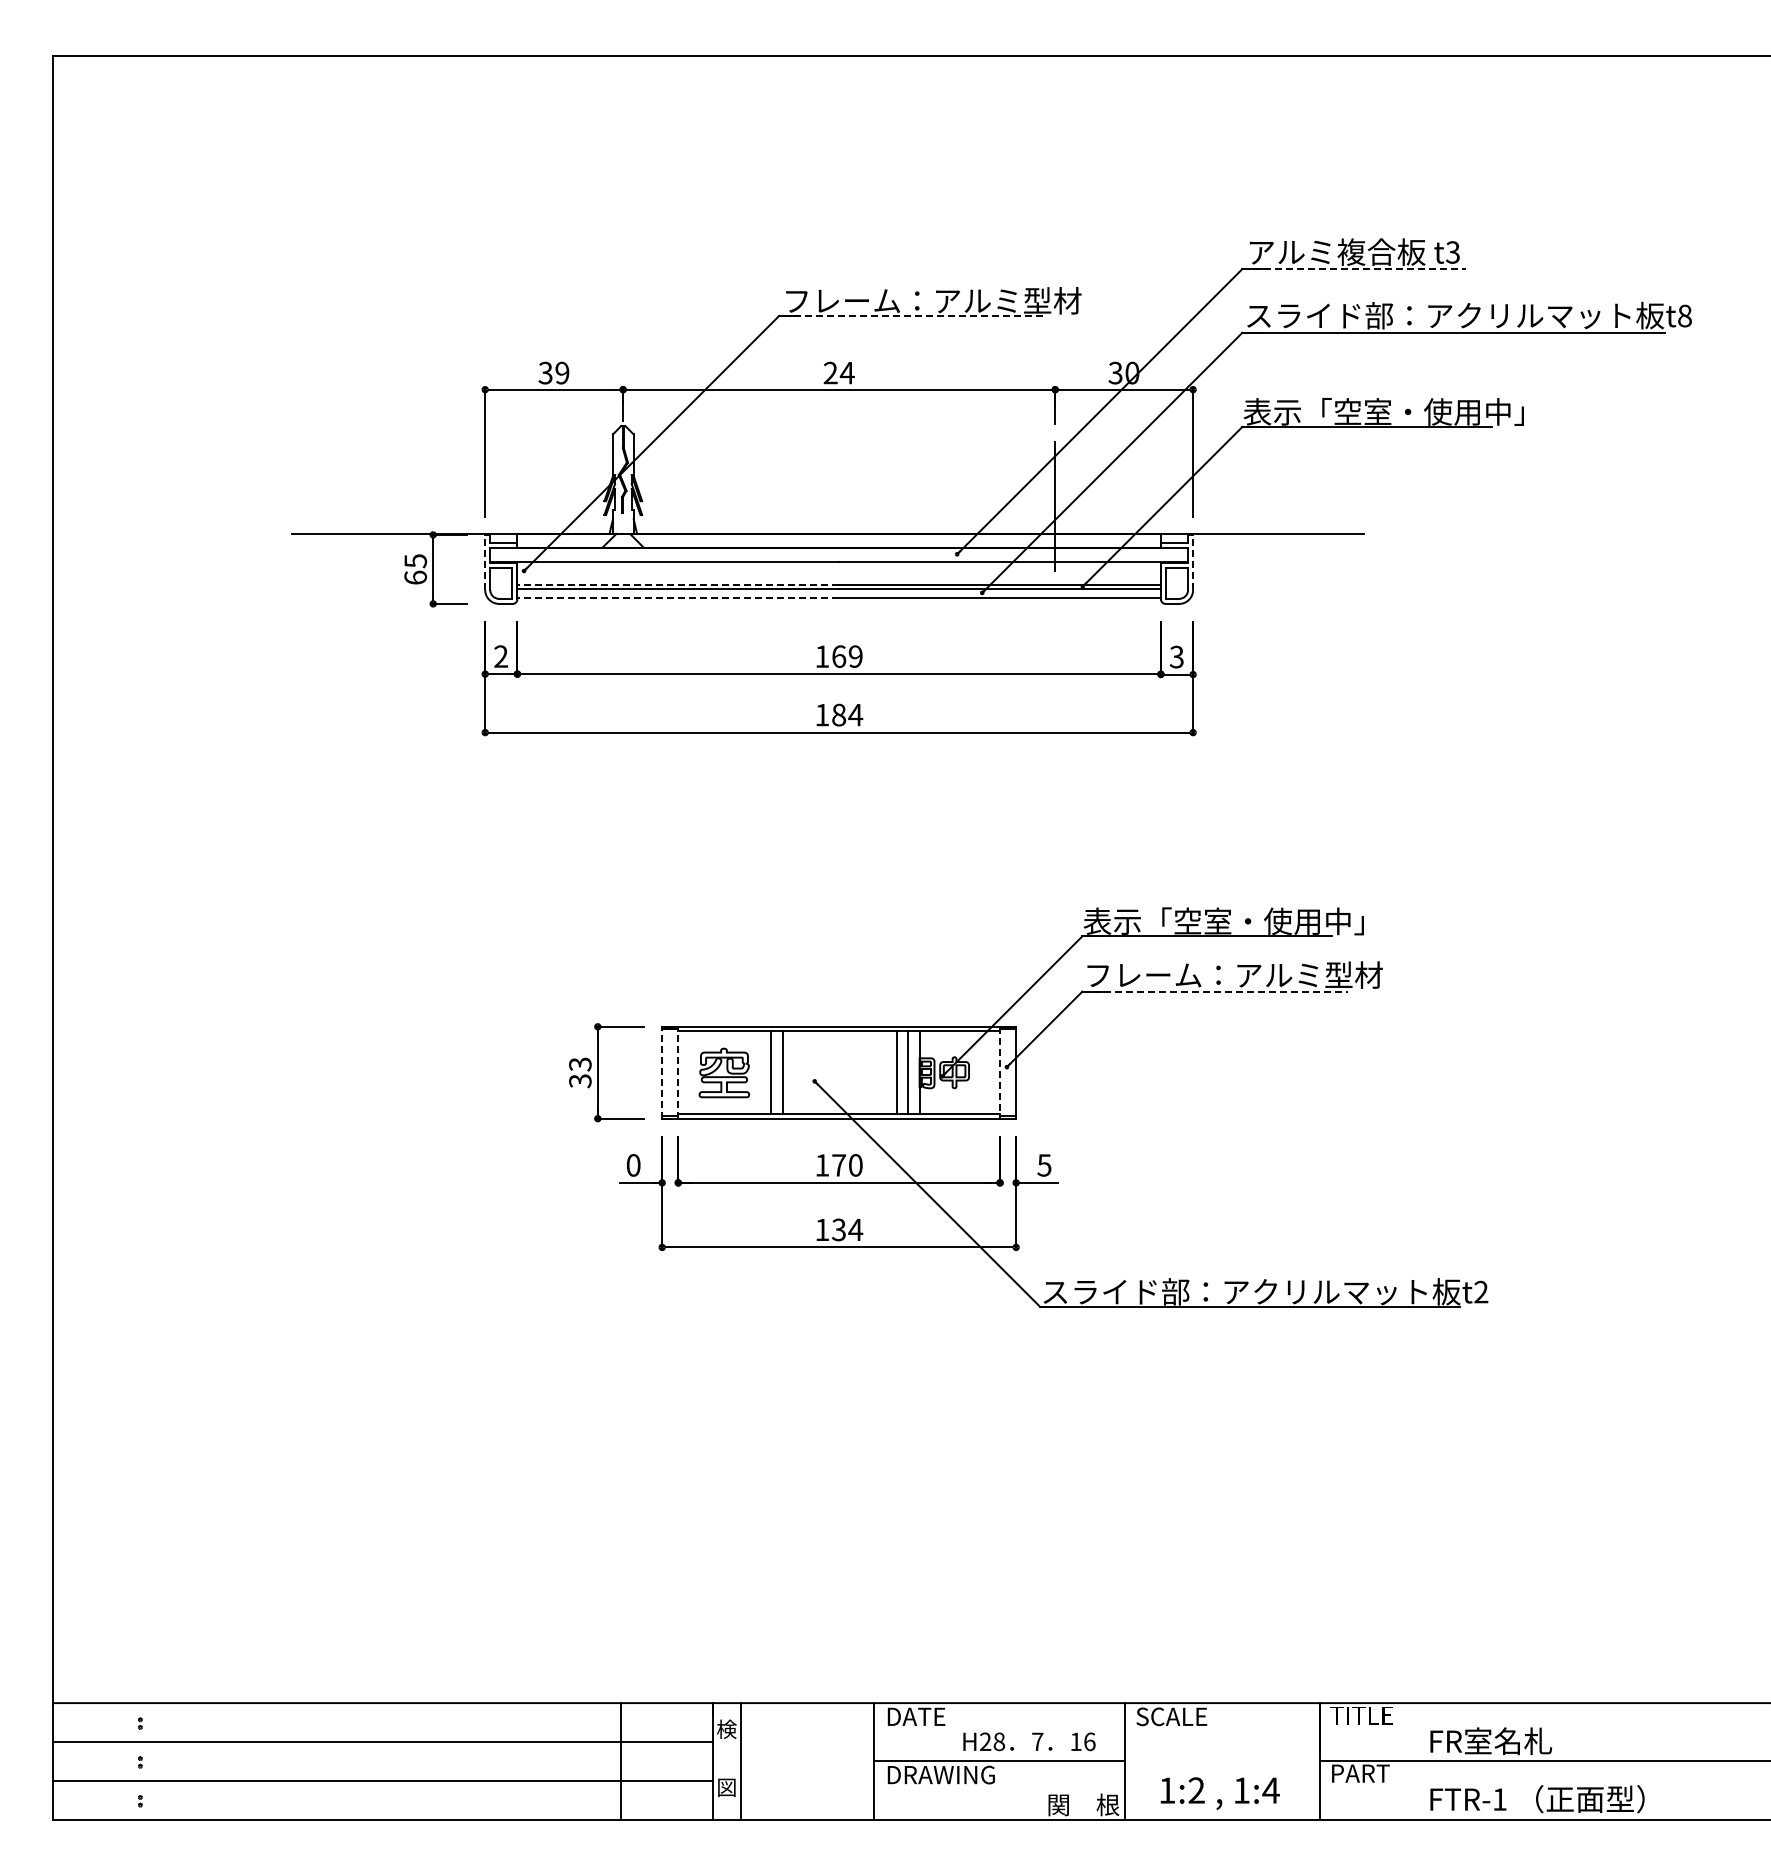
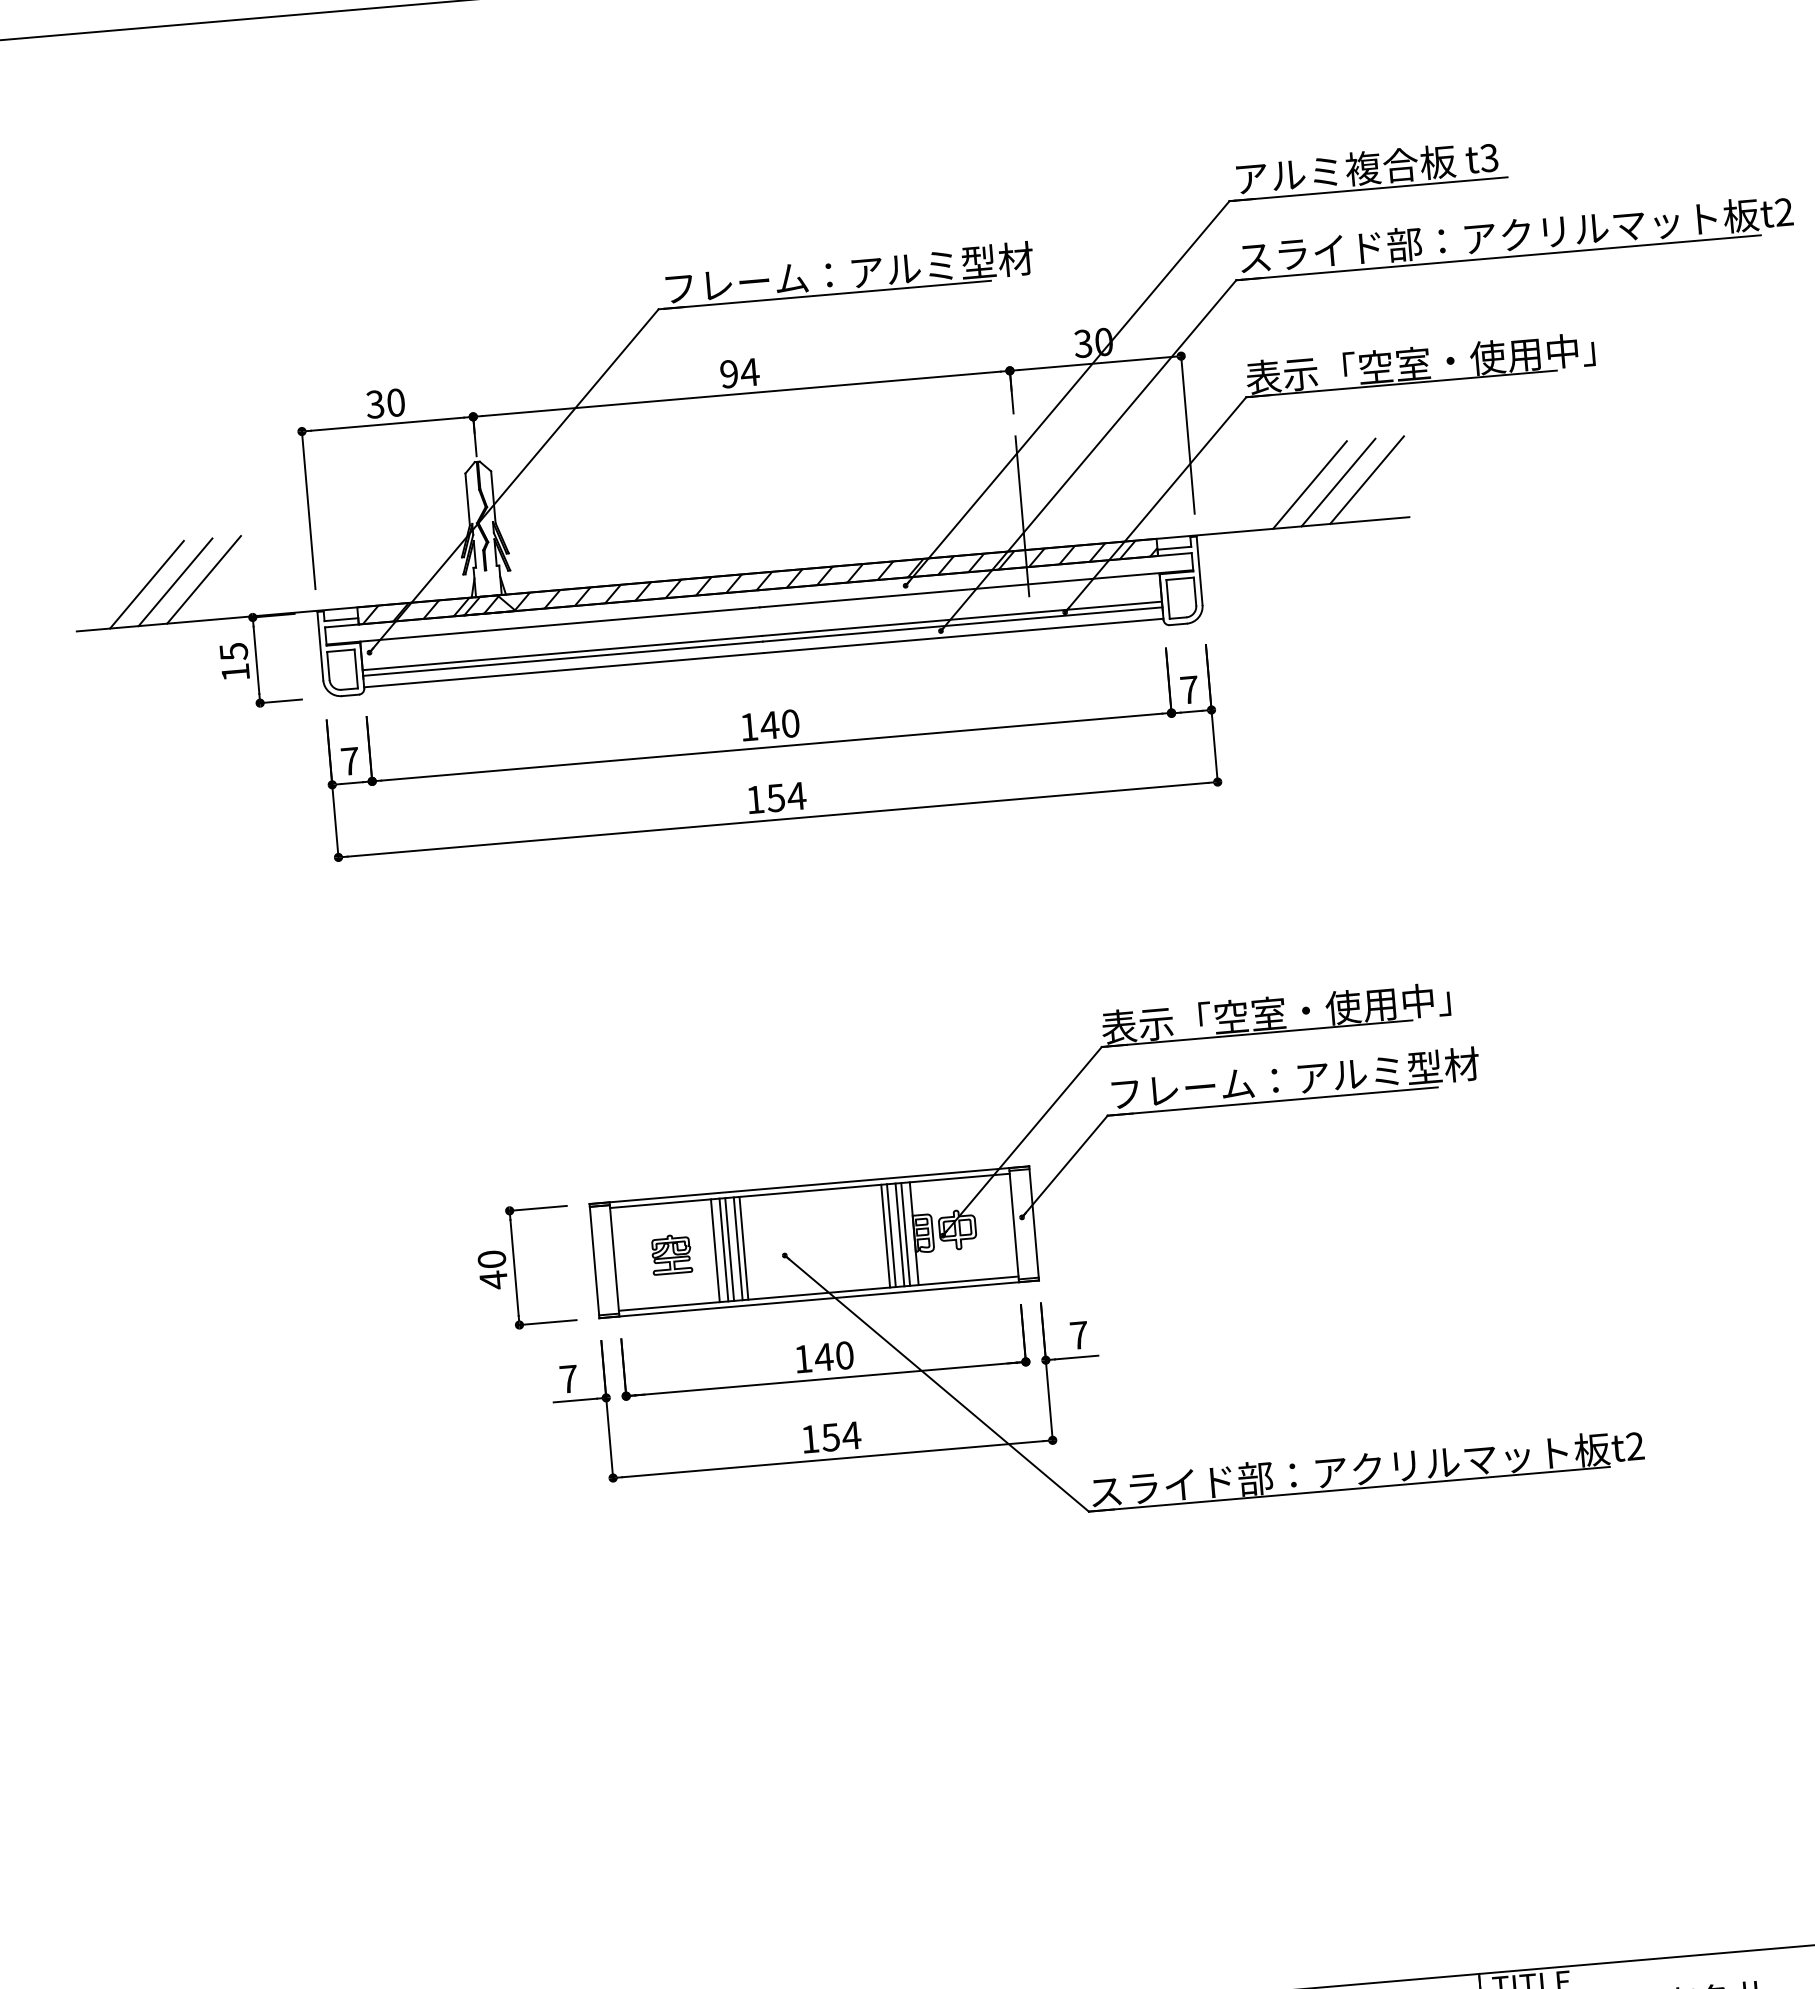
line: (1354, 269) -> (1368, 189), dashed -> solid
text: (1684, 315) -> (1783, 211), t8 -> t2
line: (915, 316) -> (828, 294), dashed -> solid
text: (562, 372) -> (396, 401), 39 -> 30
text: (830, 373) -> (729, 374), 24 -> 94
line: (350, 501) -> (146, 584), added
line: (373, 501) -> (175, 582), added
line: (396, 501) -> (203, 579), added
line: (1286, 501) -> (1309, 485), added
line: (1309, 501) -> (1337, 482), added
line: (1332, 501) -> (1366, 480), added
hatch: (840, 540) -> (759, 581), added
line: (485, 562) -> (320, 646), dashed -> solid
line: (1193, 562) -> (1200, 570), dashed -> solid
text: (415, 577) -> (235, 672), 65 -> 15
line: (678, 584) -> (562, 652), dashed -> solid
line: (678, 598) -> (564, 670), dashed -> solid
text: (501, 656) -> (350, 761), 2 -> 7
text: (846, 656) -> (779, 724), 169 -> 140
text: (1176, 656) -> (1188, 689), 3 -> 7
text: (838, 714) -> (775, 797), 184 -> 154
line: (1215, 991) -> (1273, 1101), dashed -> solid
text: (580, 1072) -> (493, 1269), 33 -> 40
line: (662, 1072) -> (594, 1260), dashed -> solid
line: (678, 1072) -> (614, 1259), dashed -> solid
part: (723, 1072) -> (670, 1254), size x0.62
line: (759, 1072) -> (715, 1250), added
line: (766, 1072) -> (724, 1249), added
line: (777, 1072) -> (737, 1248), added
line: (901, 1072) -> (891, 1235), added
line: (912, 1072) -> (905, 1234), added
line: (1000, 1072) -> (1014, 1224), dashed -> solid
text: (633, 1165) -> (568, 1379), 0 -> 7
text: (838, 1165) -> (823, 1357), 170 -> 140
text: (1044, 1165) -> (1079, 1335), 5 -> 7
text: (838, 1229) -> (830, 1436), 134 -> 154

